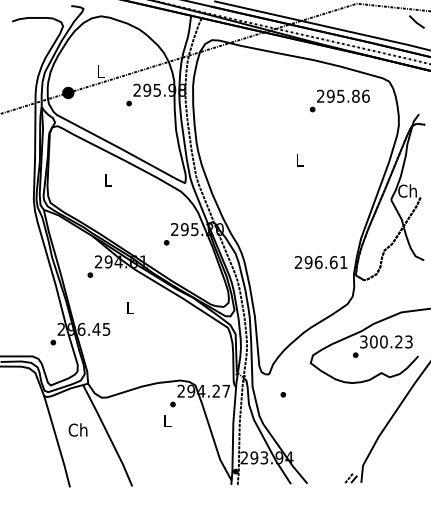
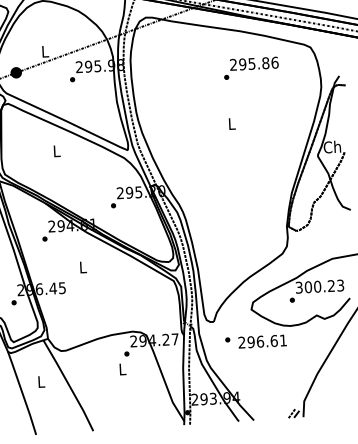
text: (339, 100) -> (250, 67), moved
text: (320, 262) -> (262, 341), moved
text: (77, 429) -> (40, 381), Ch -> L

